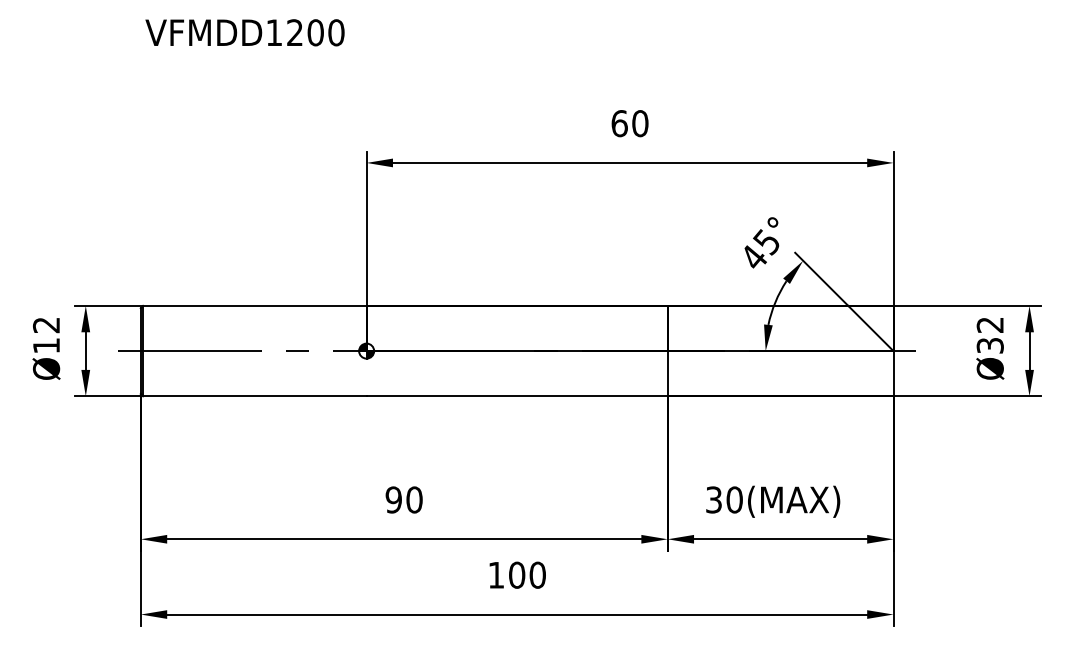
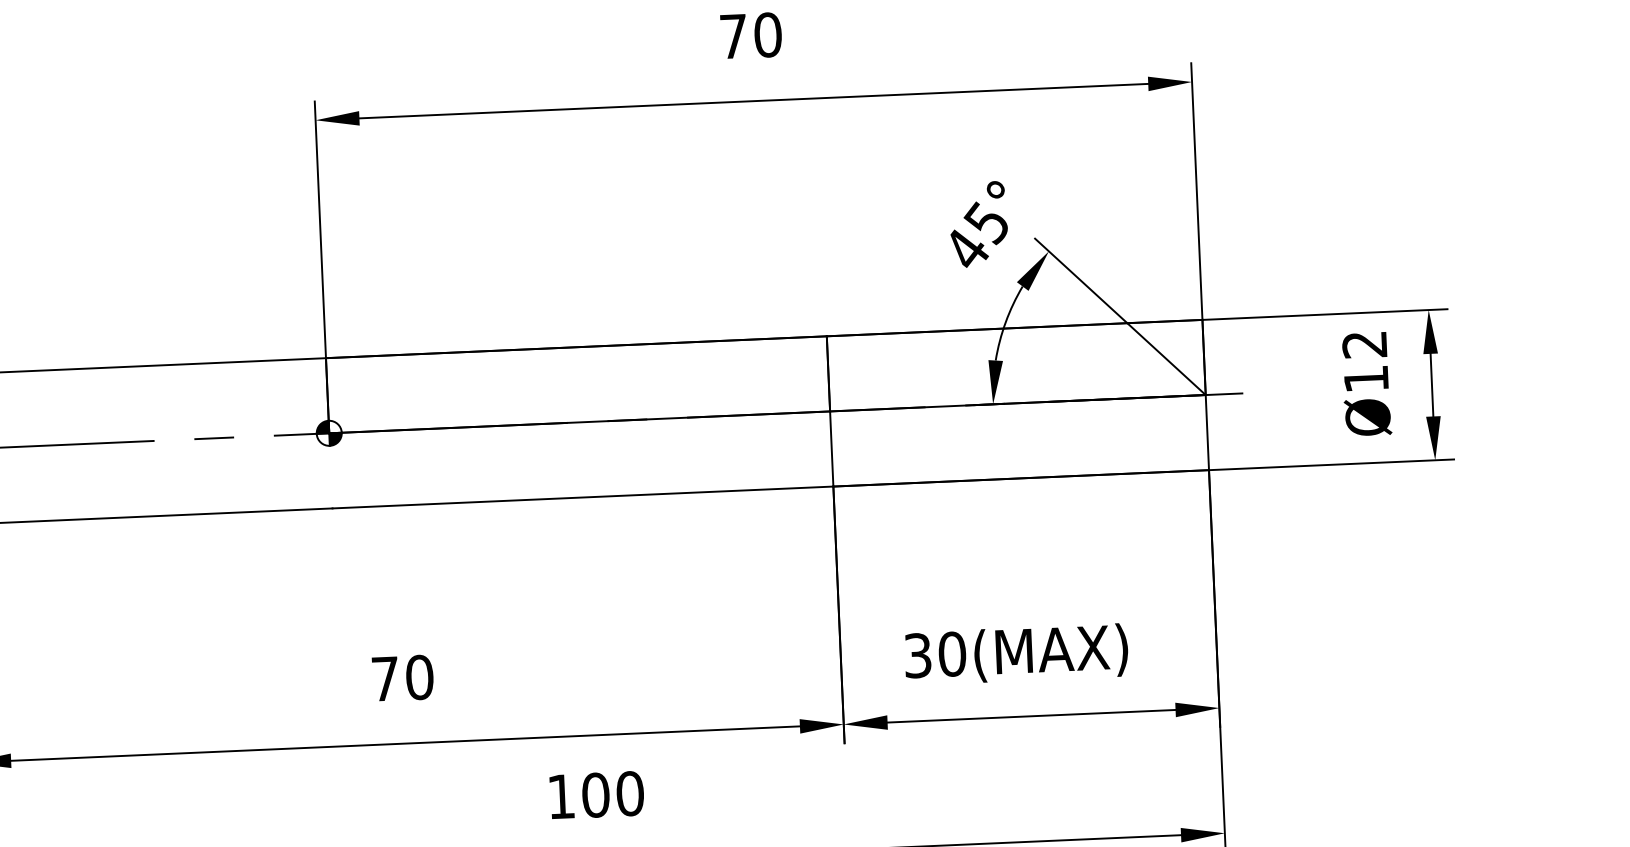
text: (619, 123) -> (733, 36), 60 -> 70
text: (989, 345) -> (1365, 378), Ø32 -> Ø12
text: (393, 499) -> (384, 678), 90 -> 70

